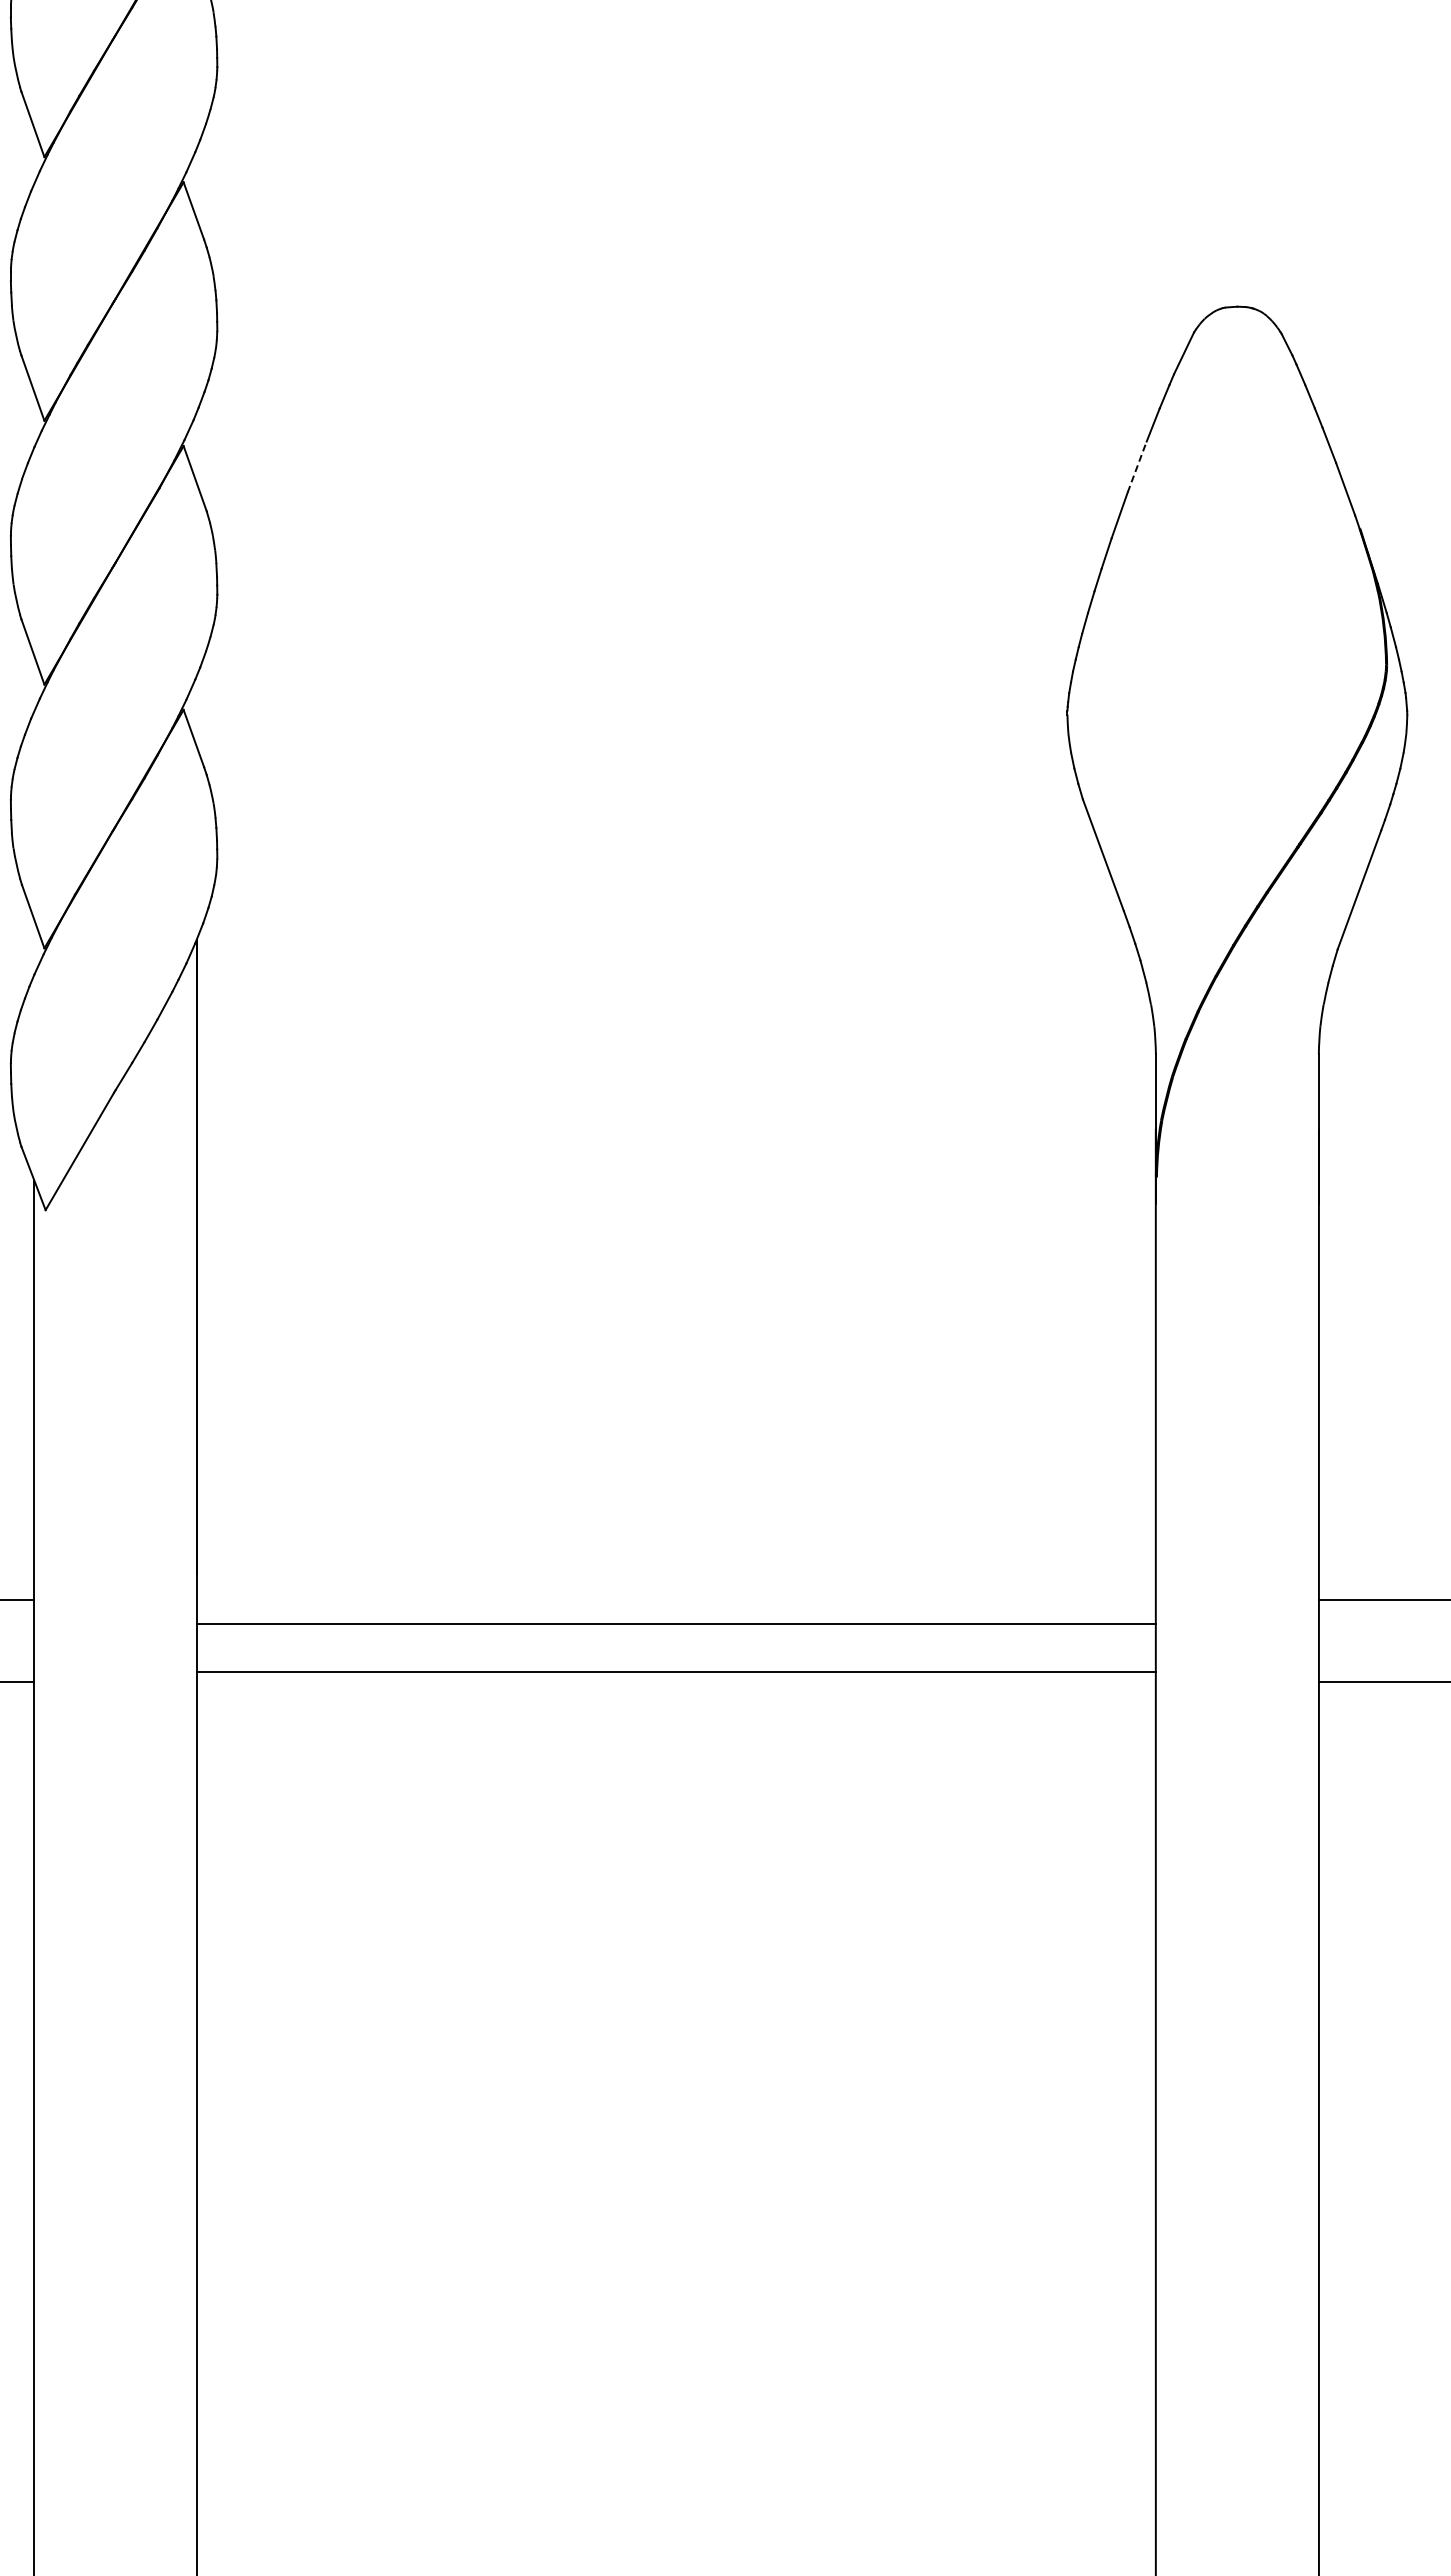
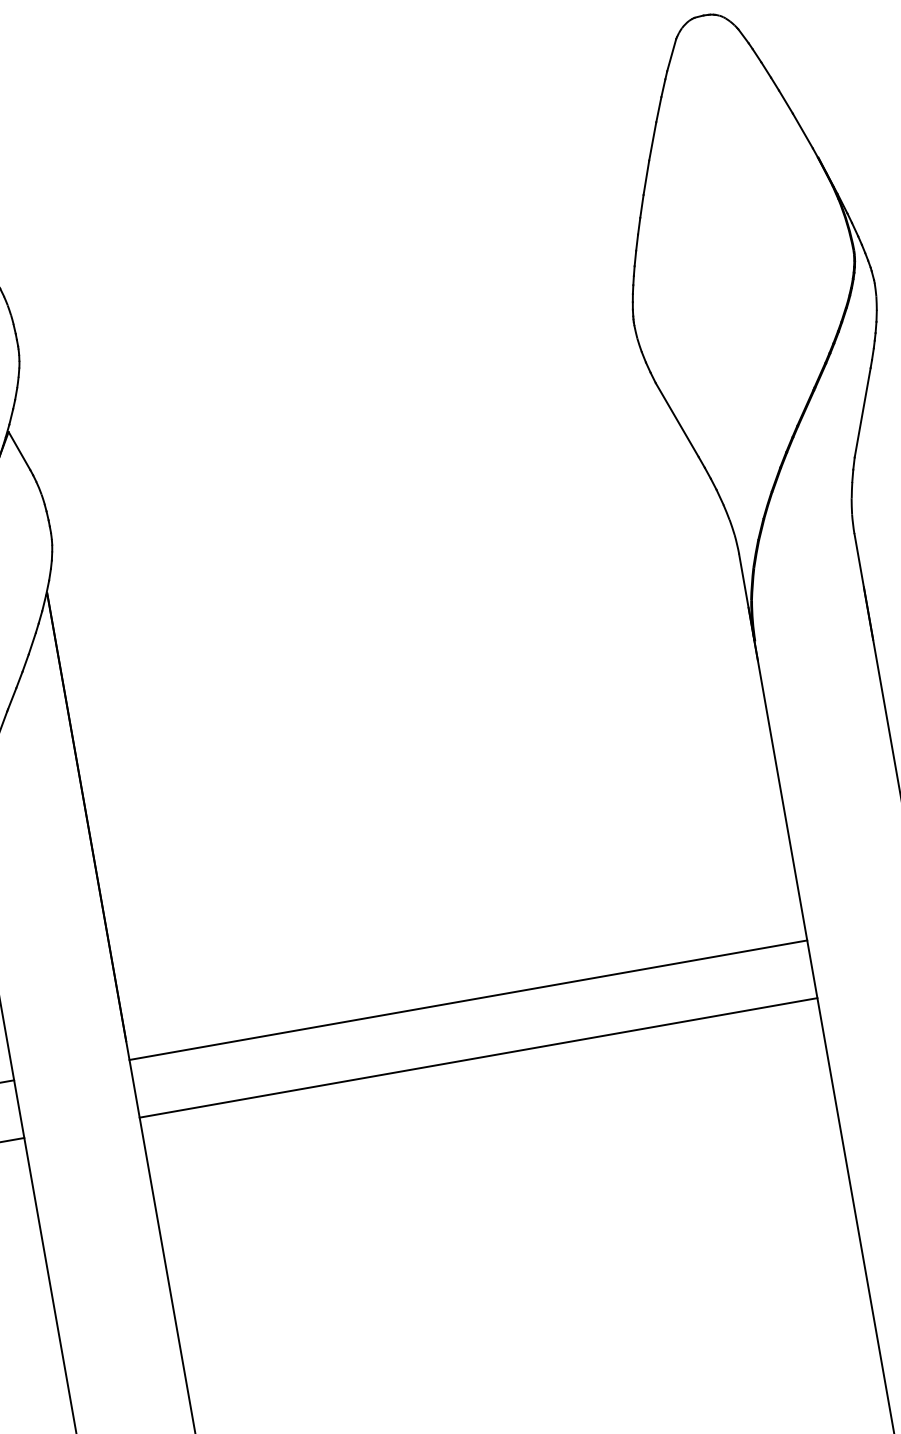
line: (1137, 466) -> (652, 140), dashed -> solid
line: (676, 1623) -> (478, 1057), moved
line: (676, 1672) -> (468, 1000), moved

